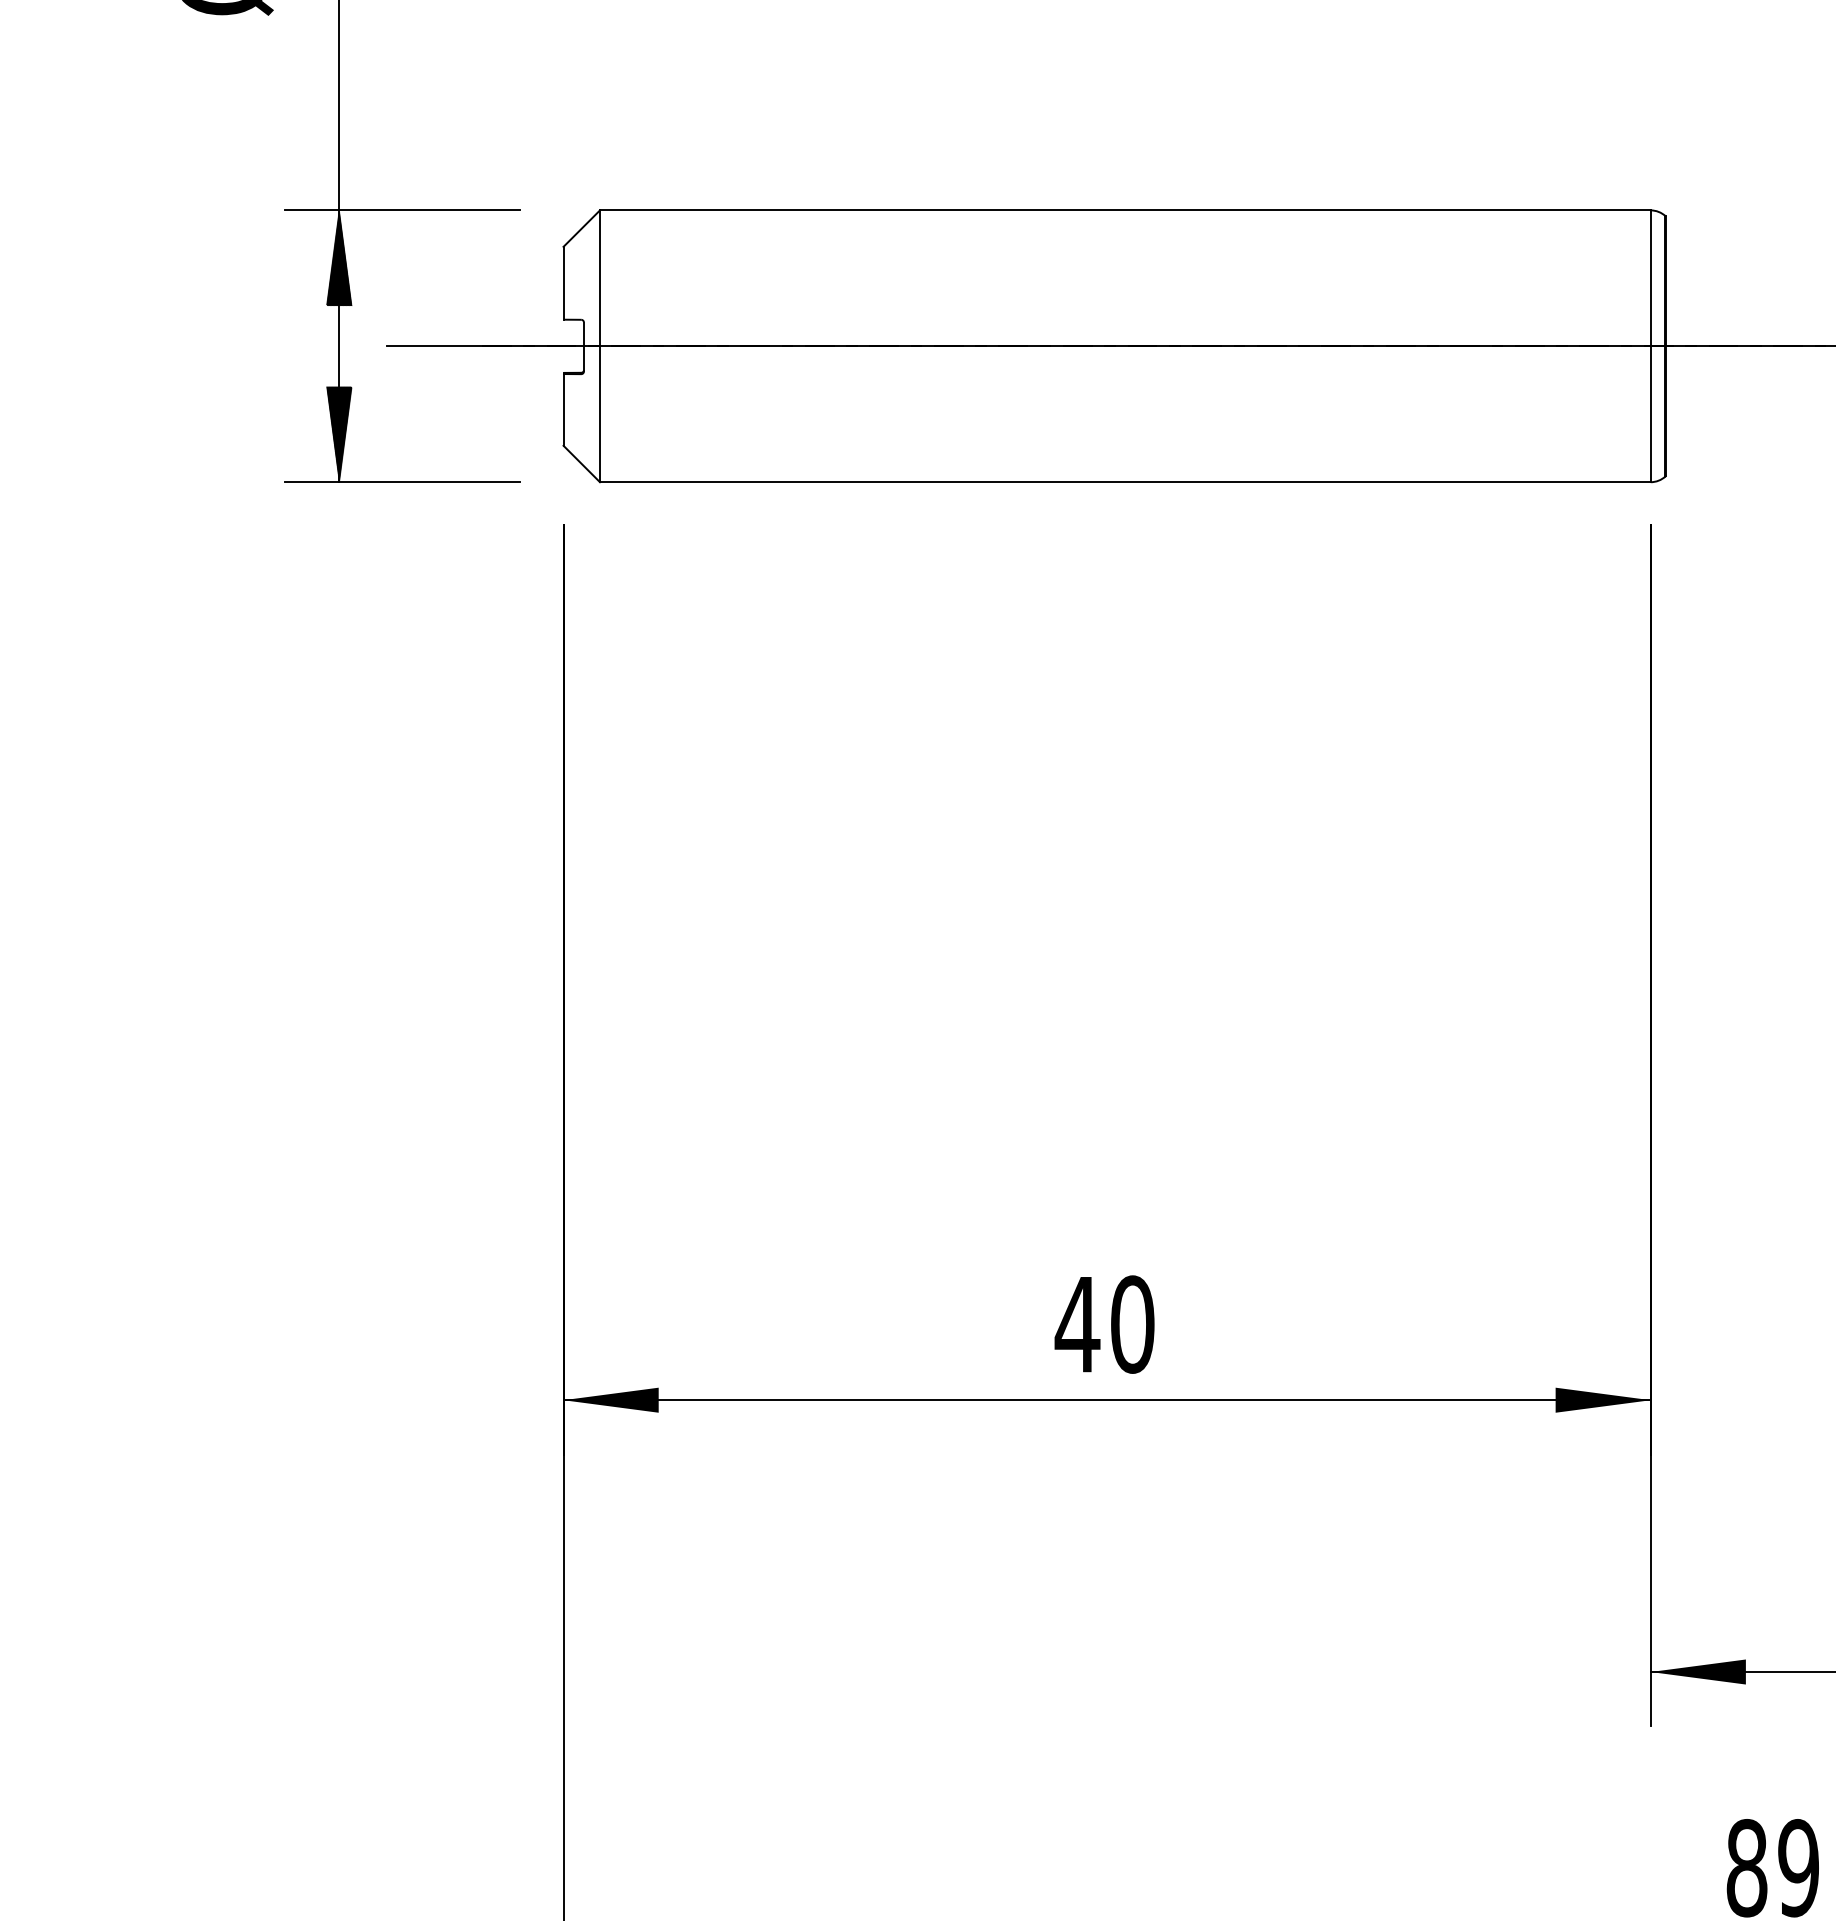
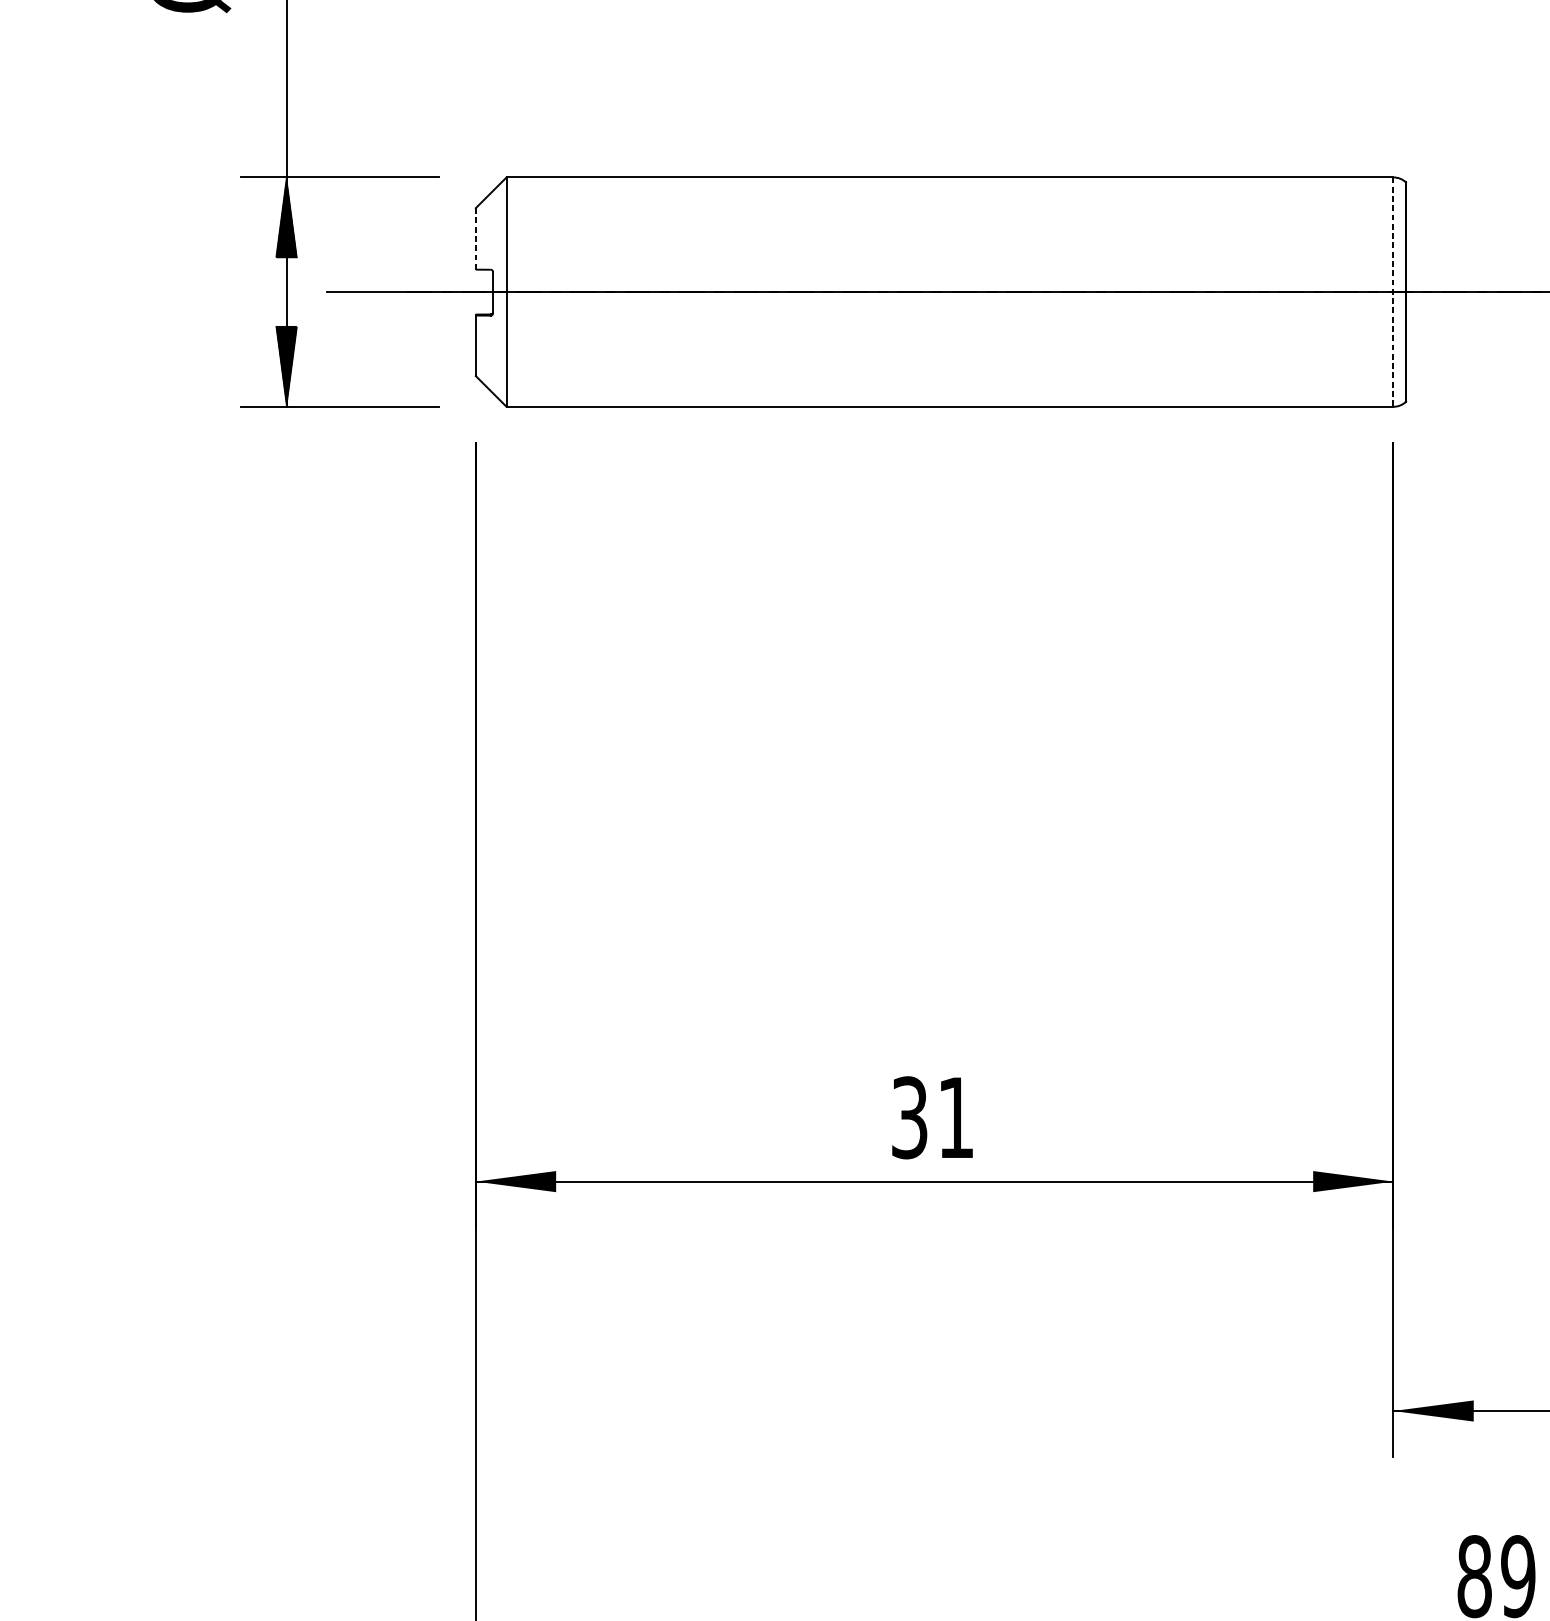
line: (563, 283) -> (475, 239), solid -> dashed
line: (1650, 346) -> (1393, 292), solid -> dashed
text: (1104, 1324) -> (932, 1117), 40 -> 31

